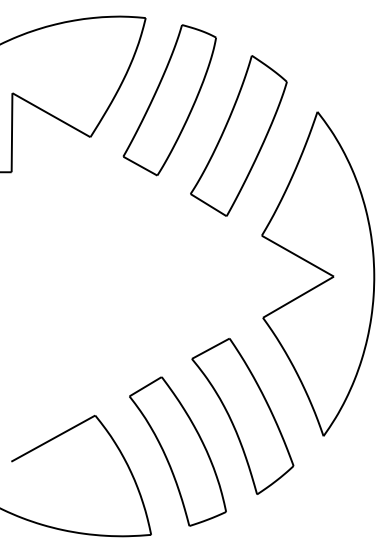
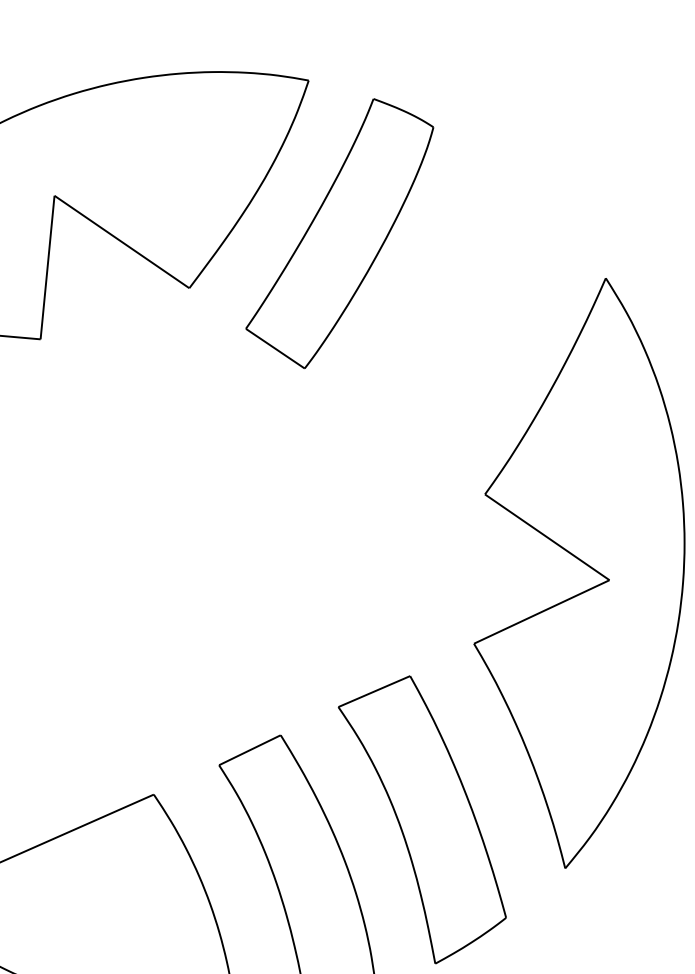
part: (238, 135) -> (458, 308), removed

